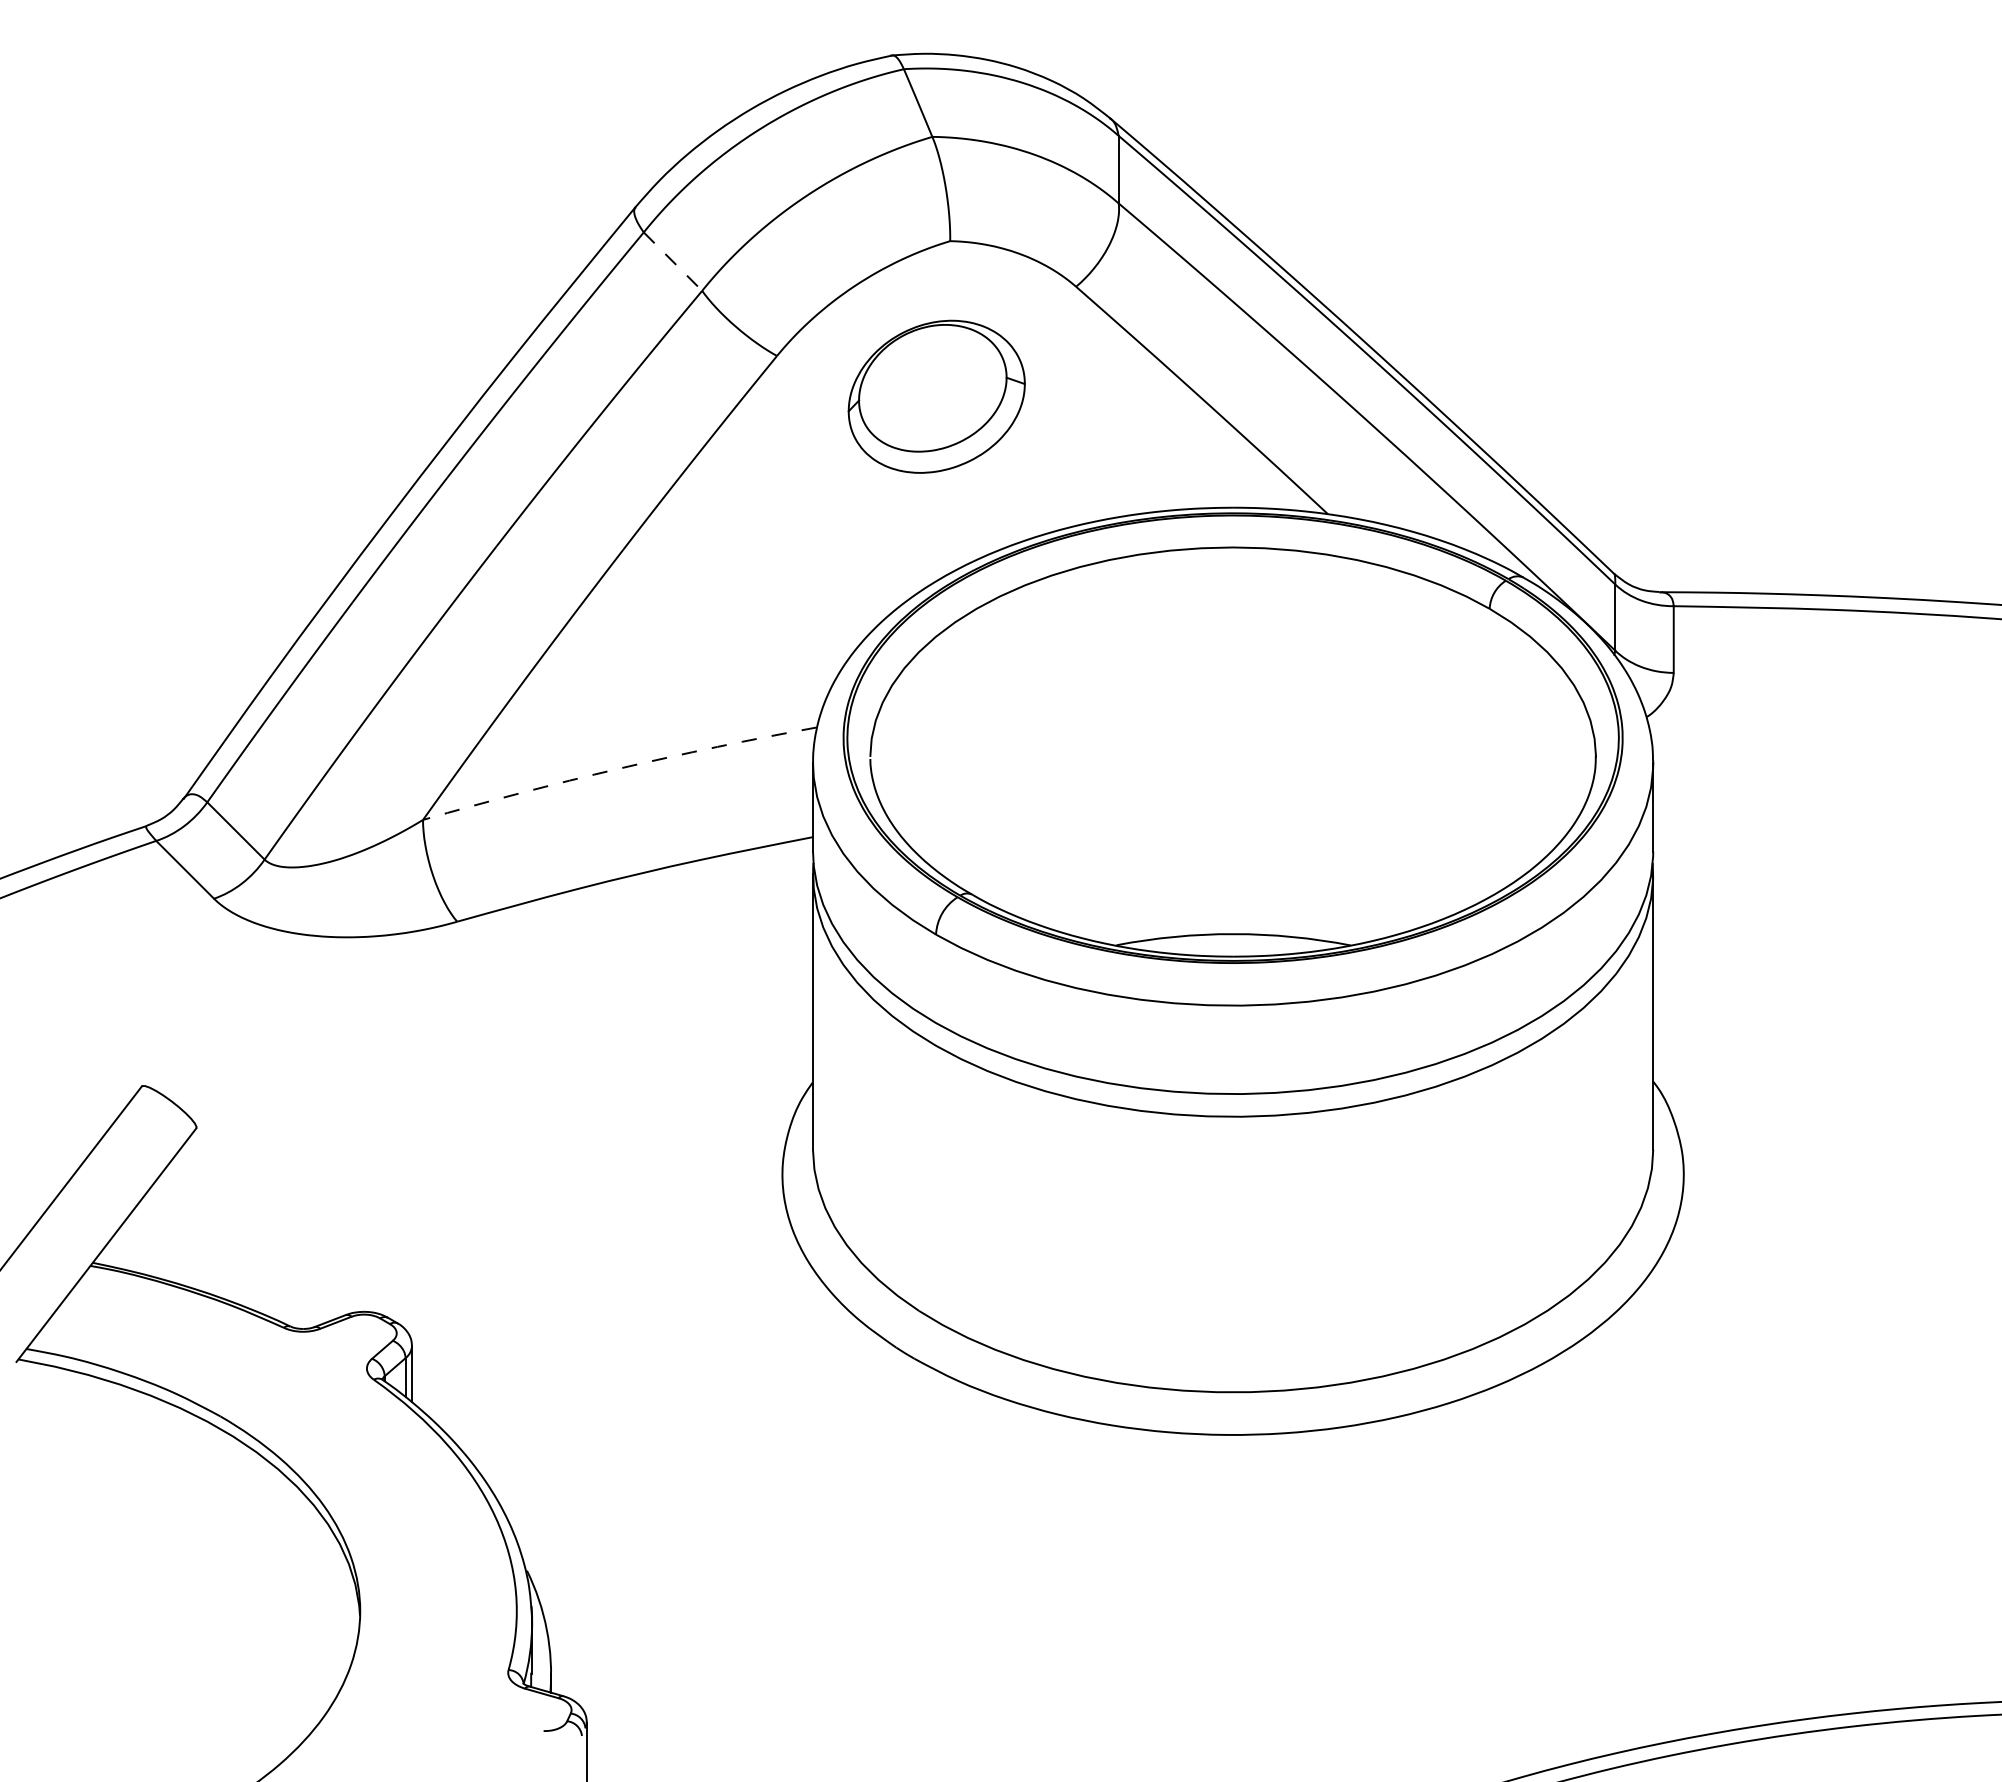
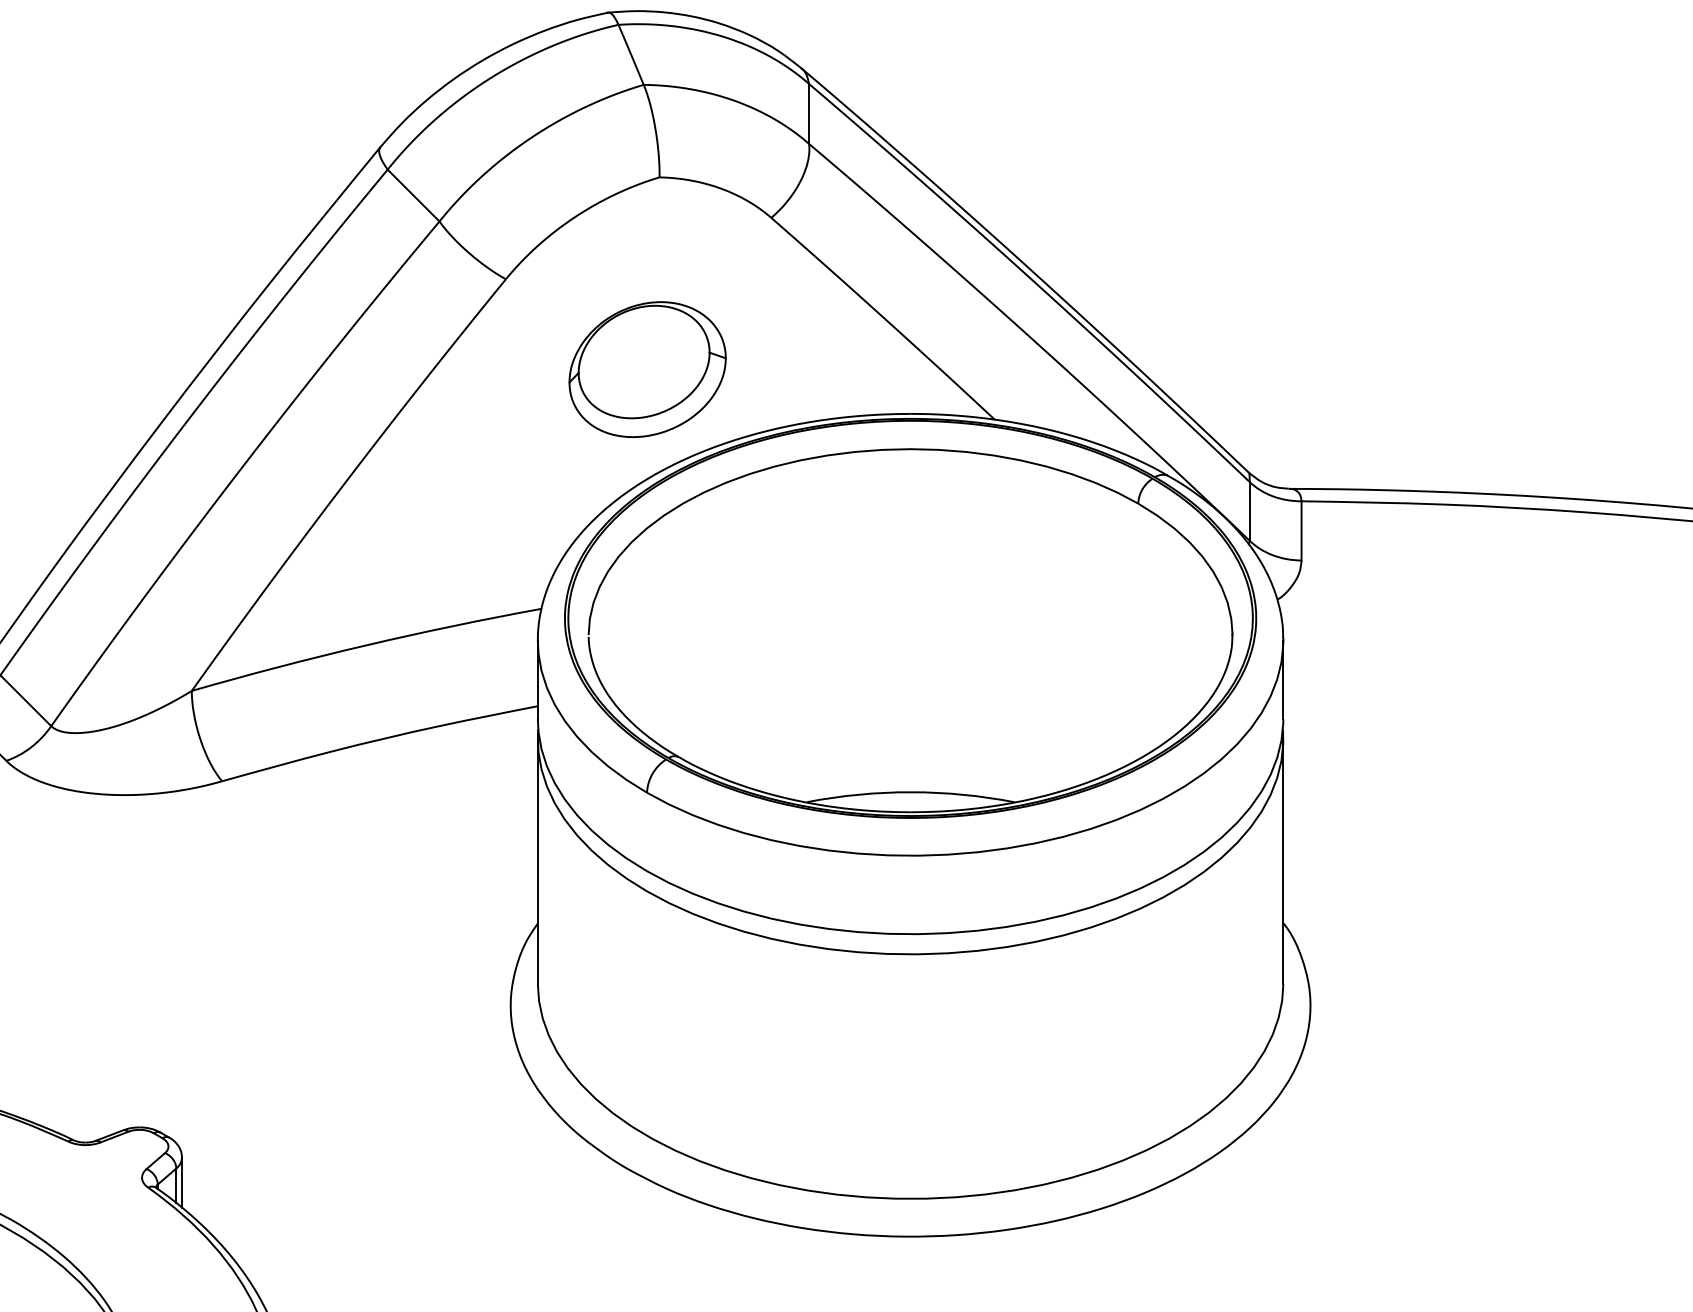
line: (673, 262) -> (414, 196), dashed -> solid
part: (936, 396) -> (647, 369), moved
arc: (618, 768) -> (365, 645), dashed -> solid

